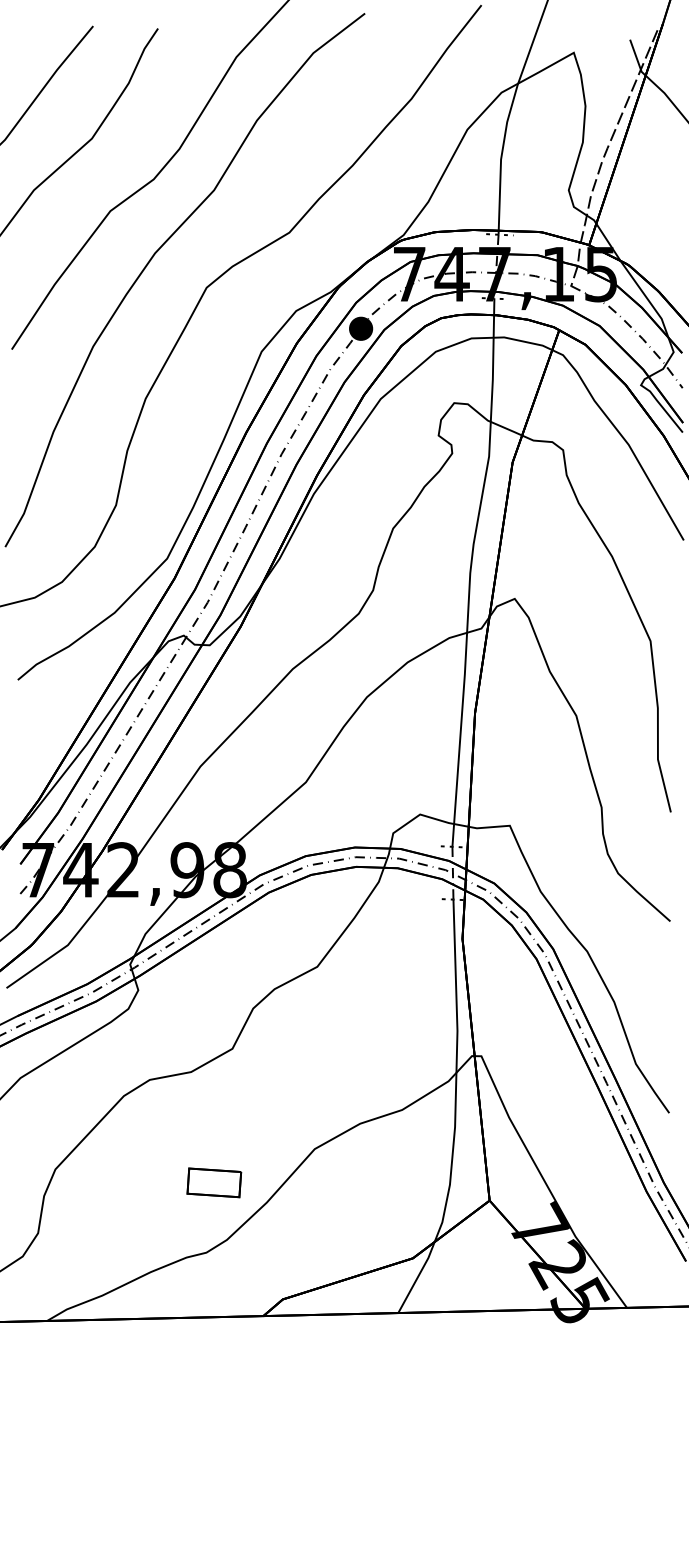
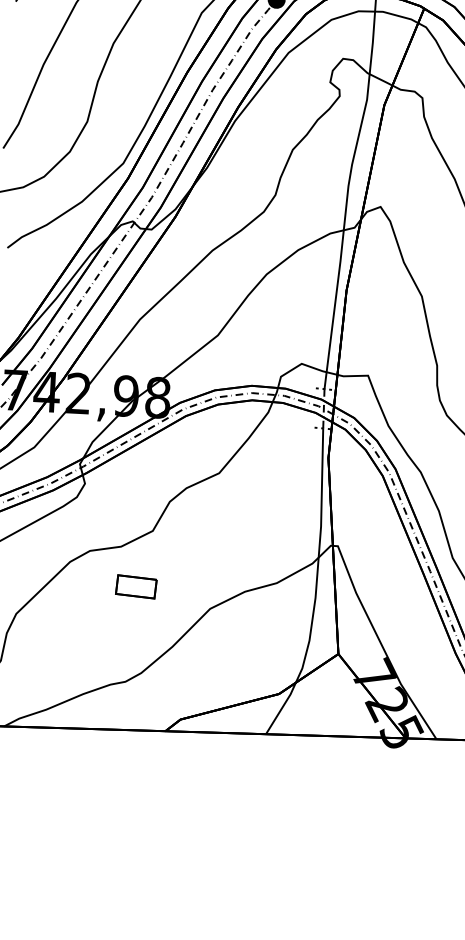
part: (214, 1182) -> (136, 586), moved

